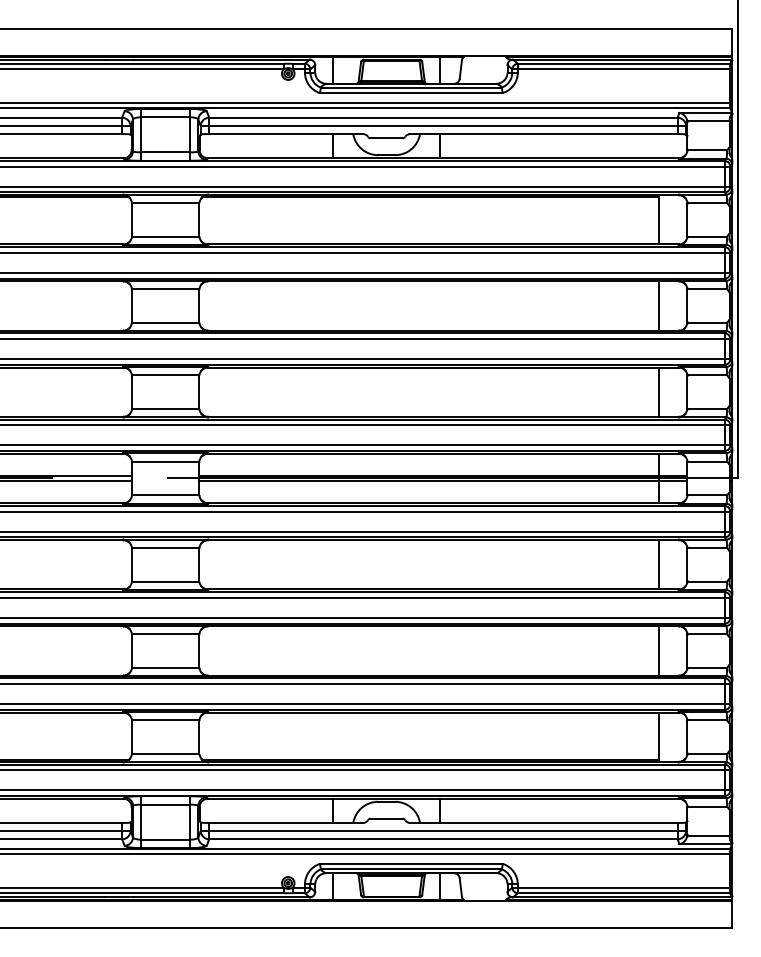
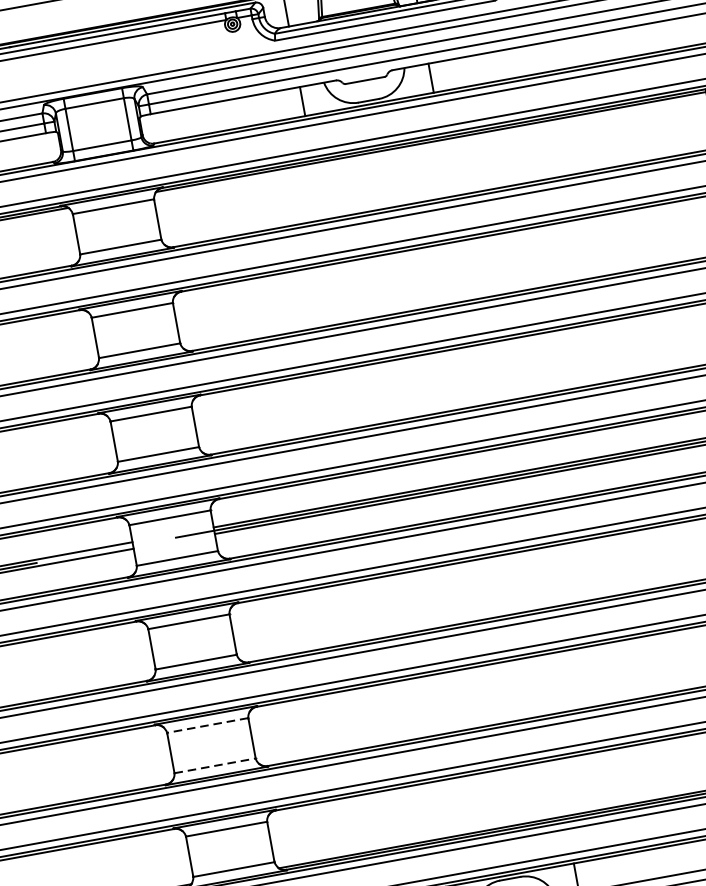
line: (165, 634) -> (207, 725), solid -> dashed
line: (165, 667) -> (214, 765), solid -> dashed

